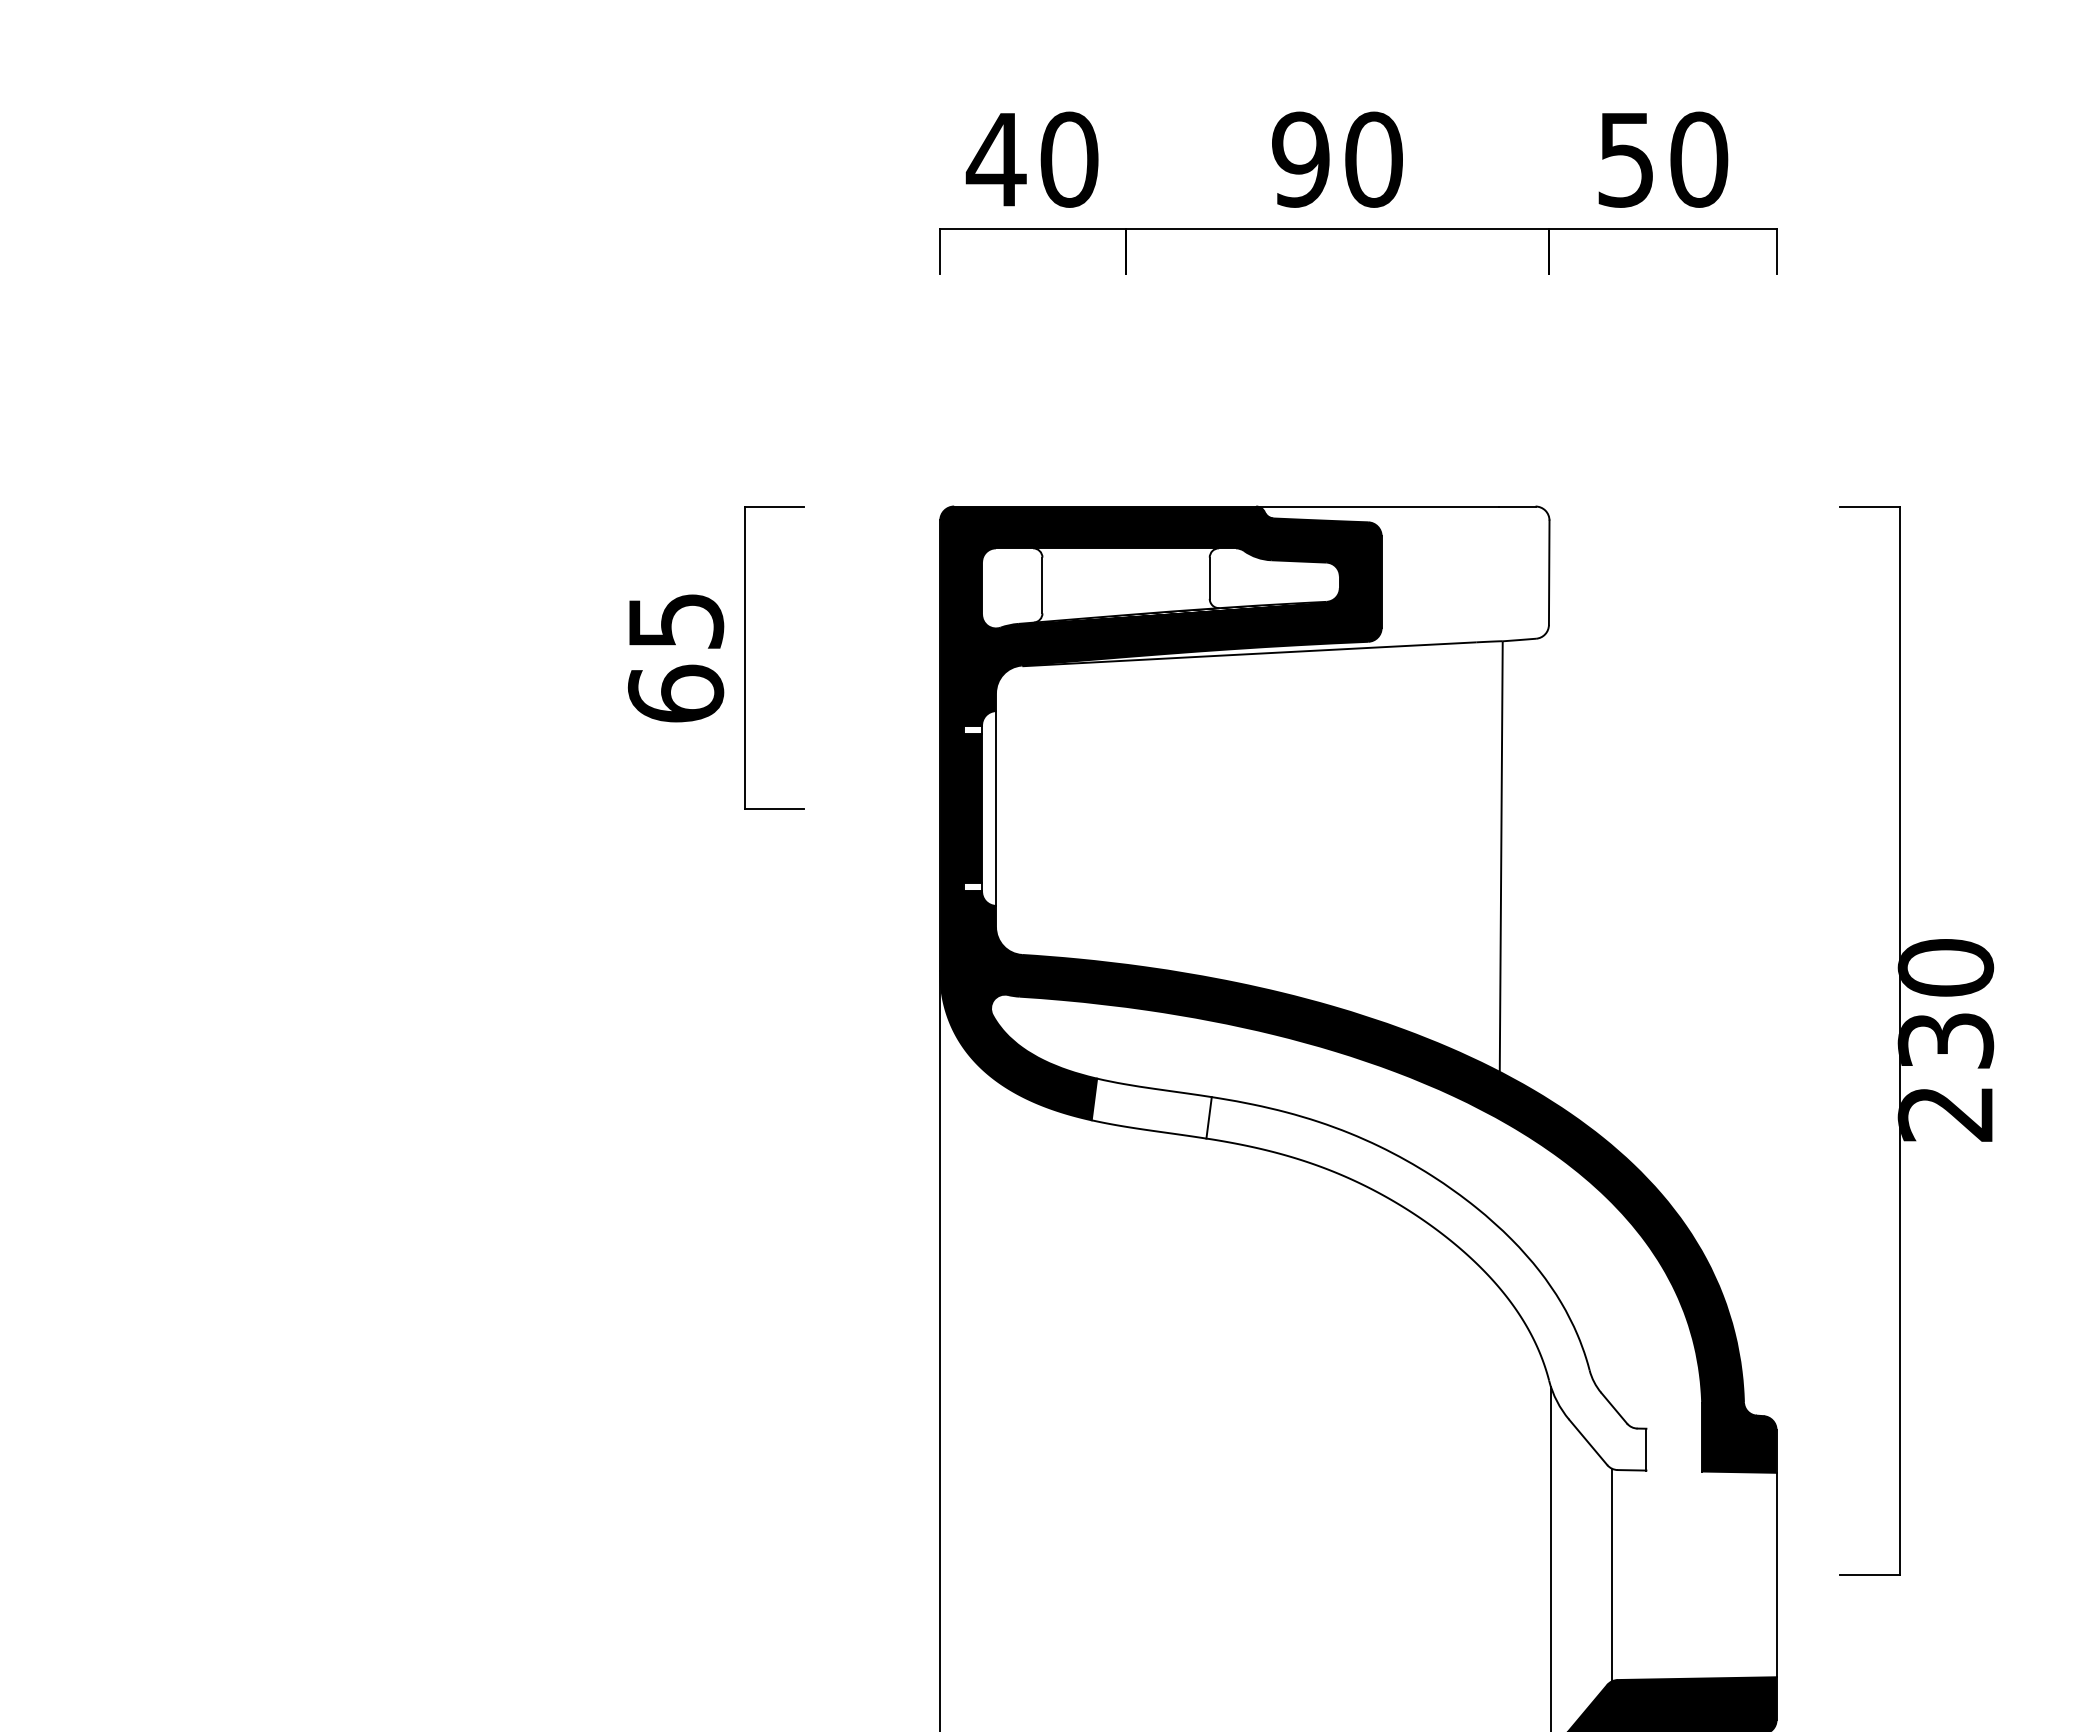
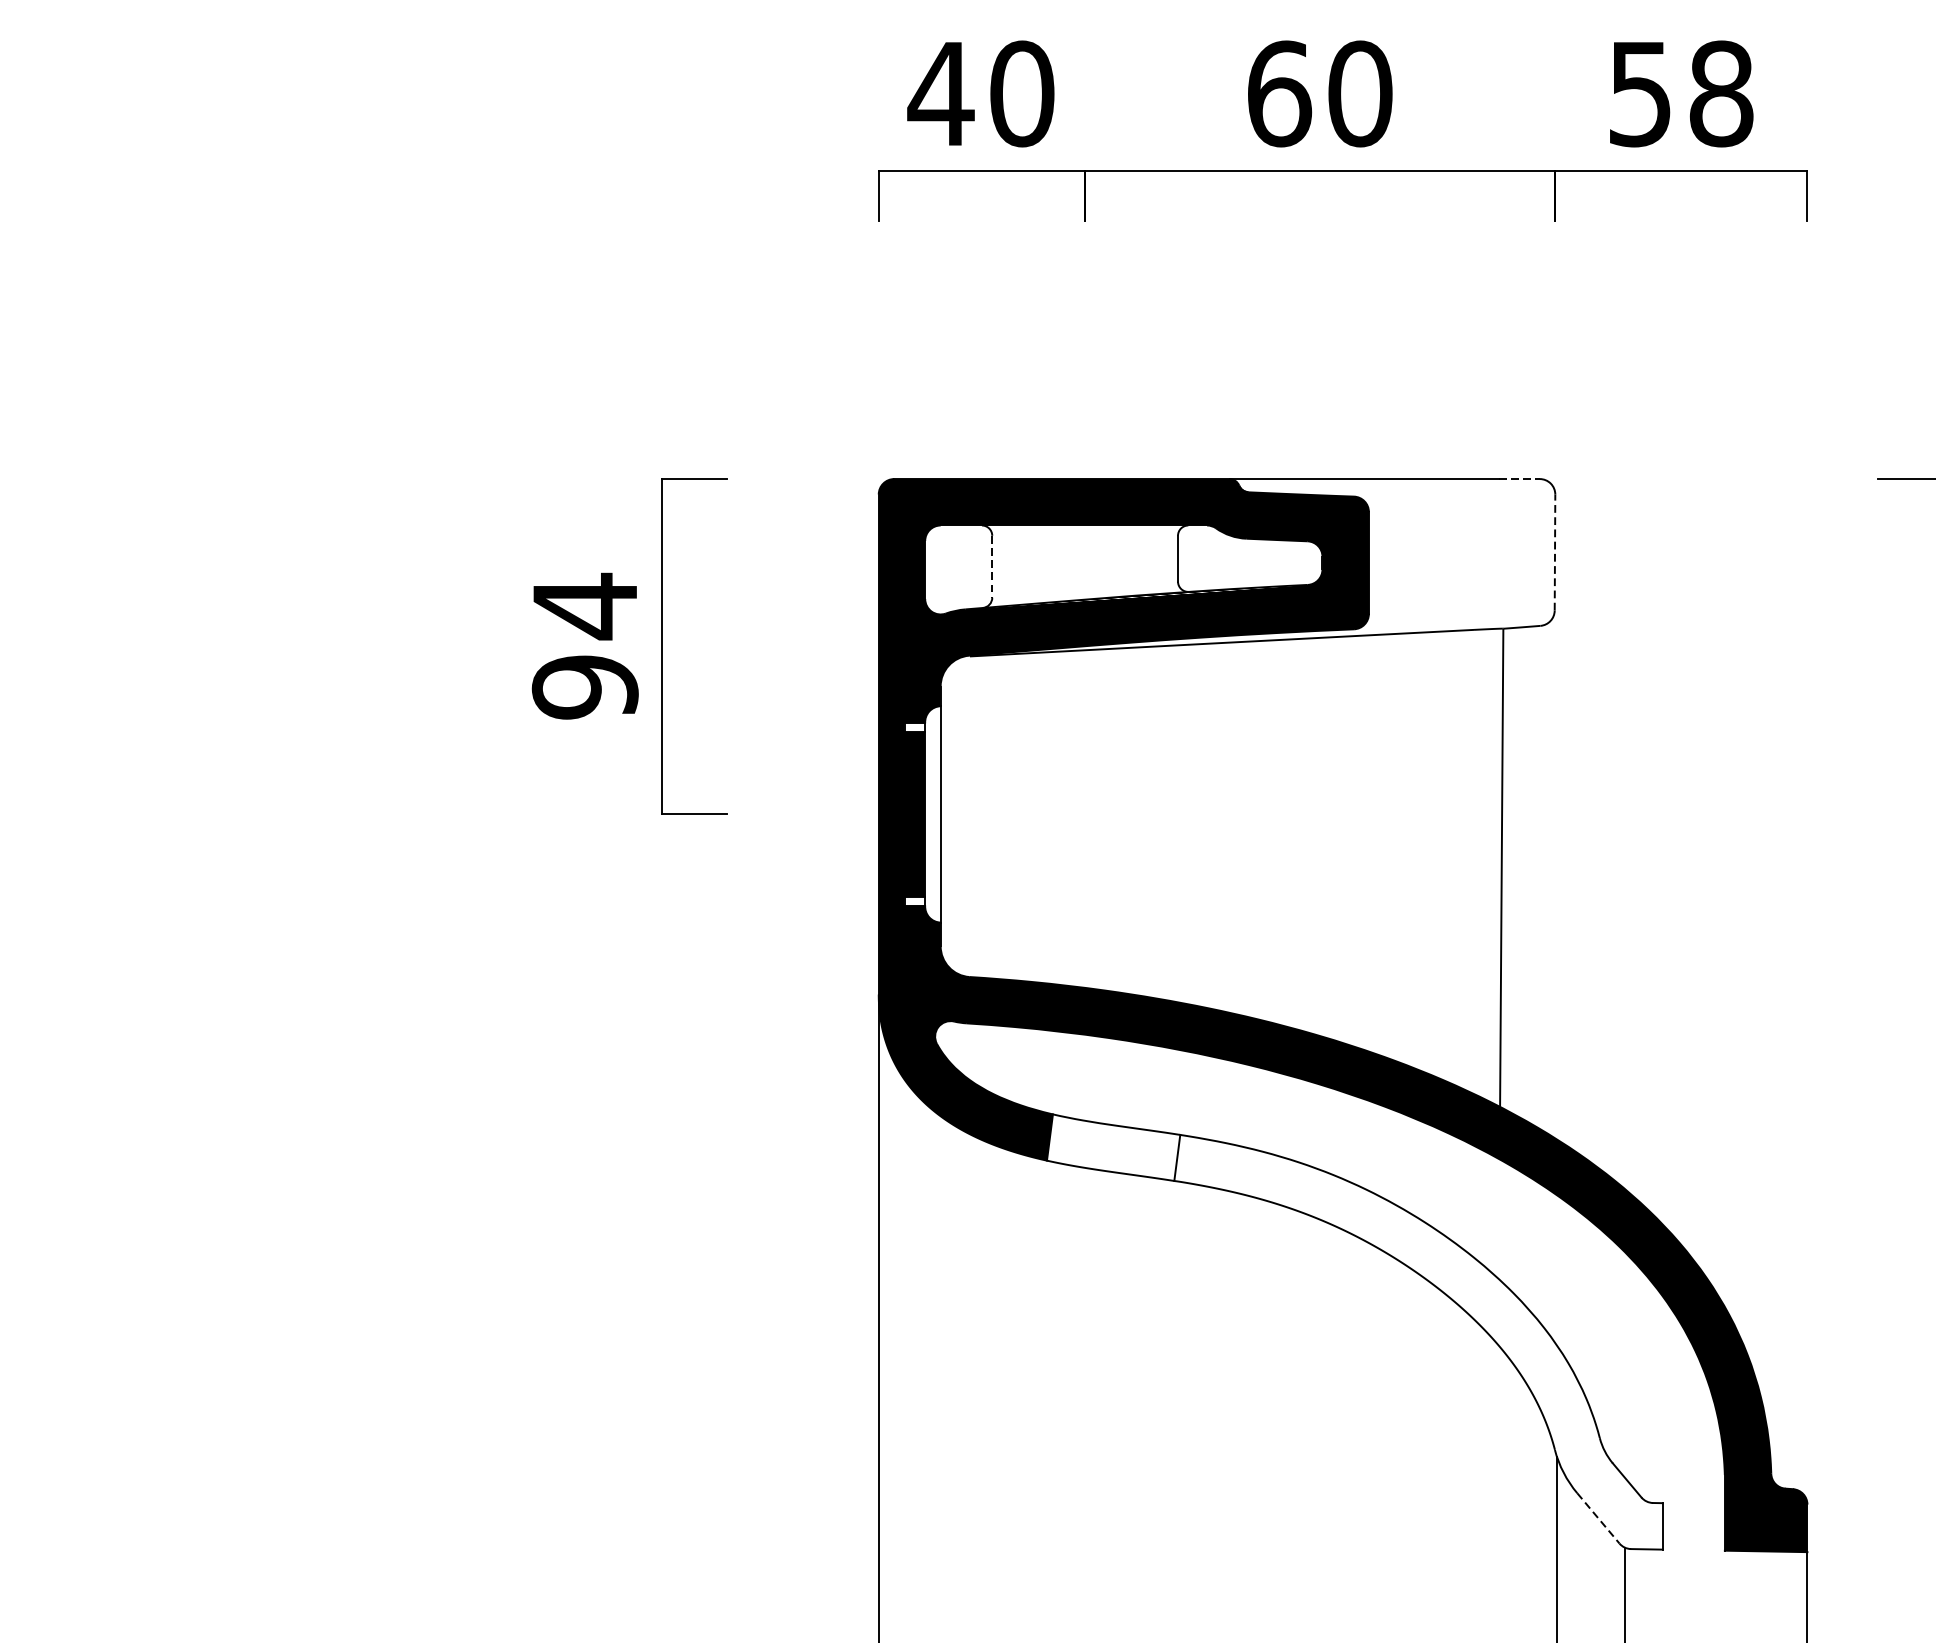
text: (1301, 159) -> (1279, 93), 90 -> 60
text: (1699, 159) -> (1721, 93), 50 -> 58
line: (1517, 506) -> (1519, 479), solid -> dashed
line: (1549, 572) -> (1555, 552), solid -> dashed
line: (1042, 585) -> (992, 566), solid -> dashed
text: (675, 657) -> (584, 646), 65 -> 94
line: (1588, 1442) -> (1598, 1518), solid -> dashed

